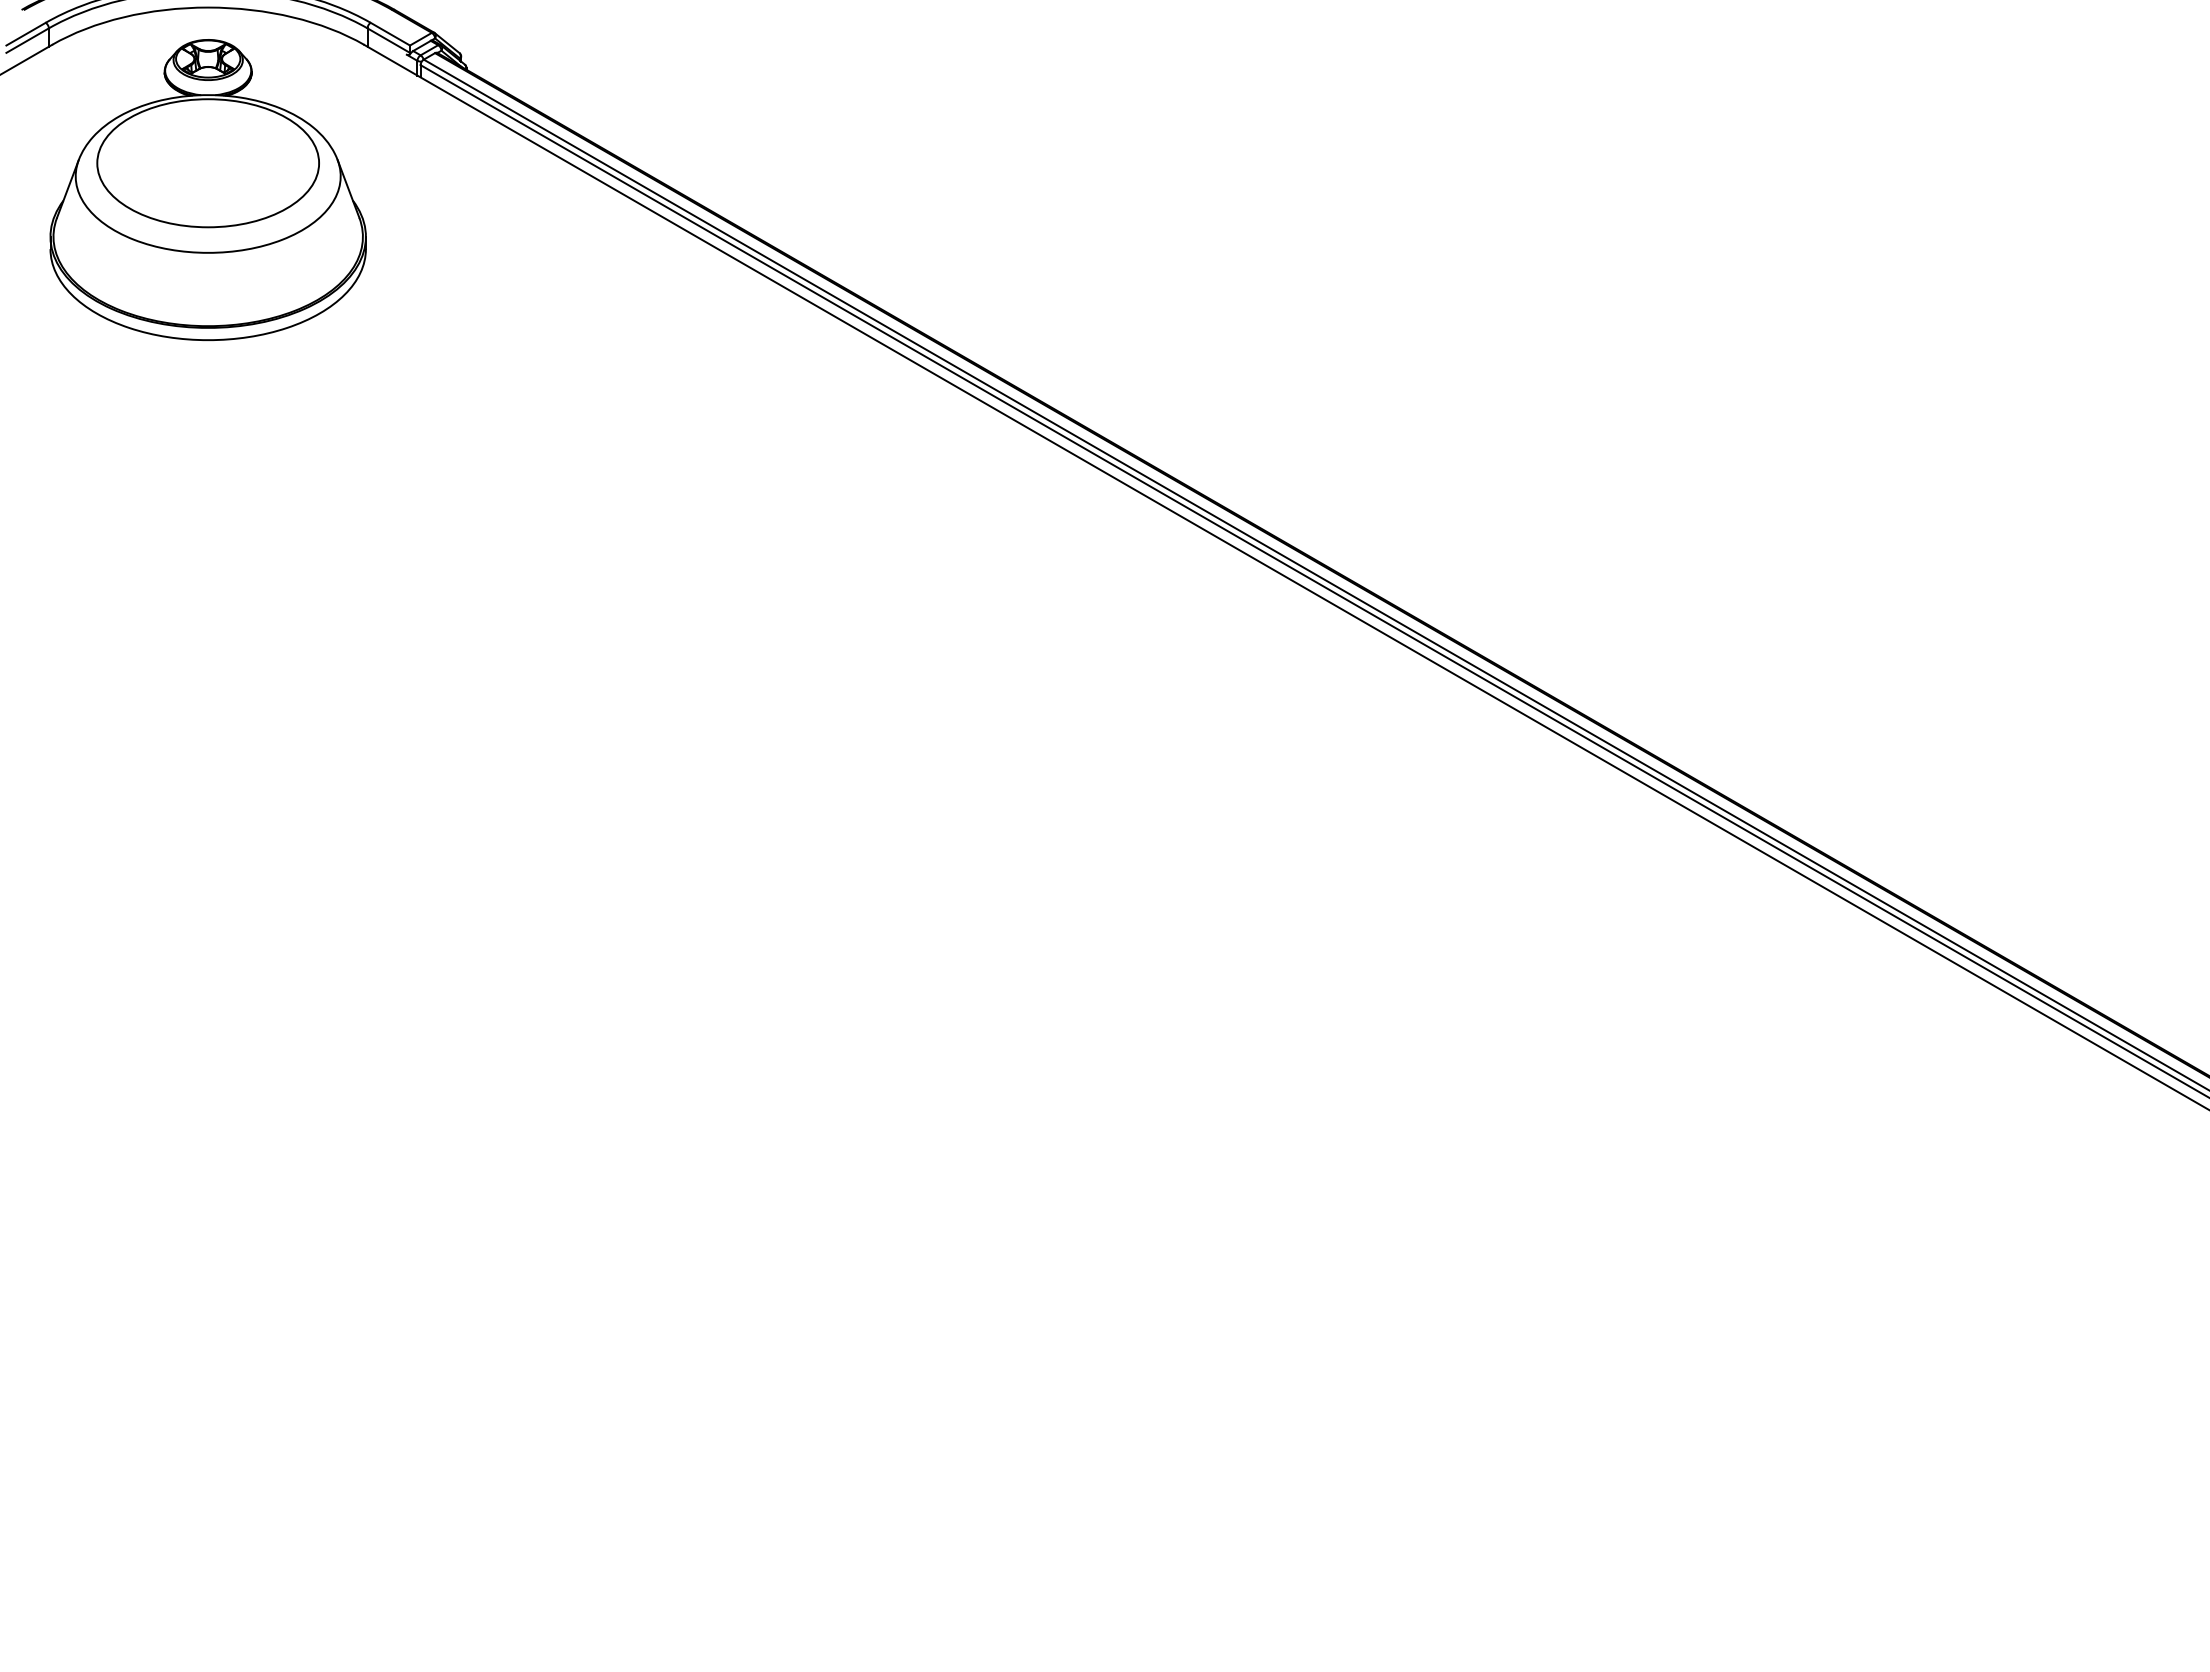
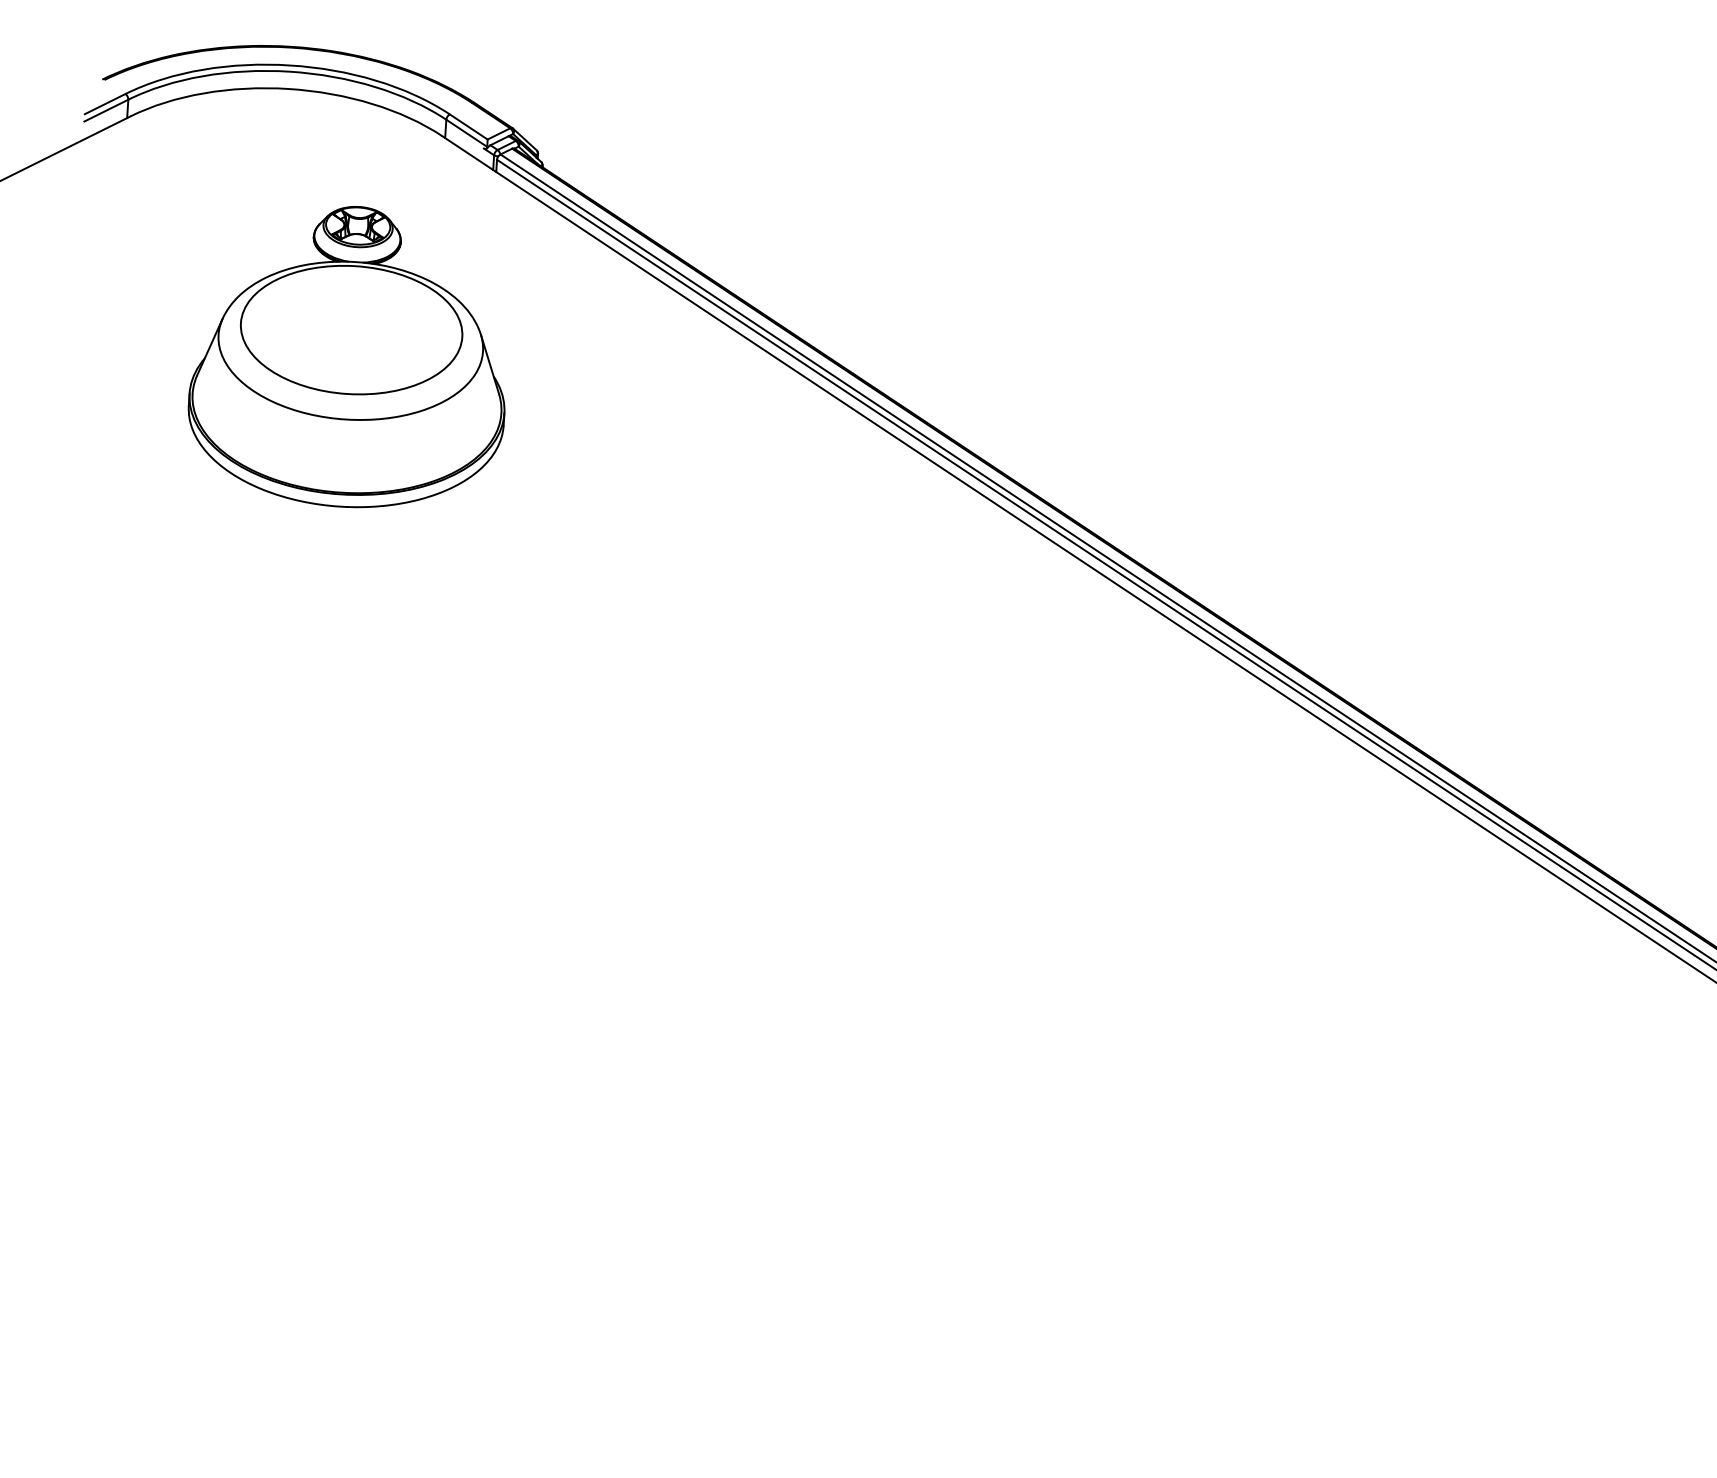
part: (207, 189) -> (349, 356), moved

